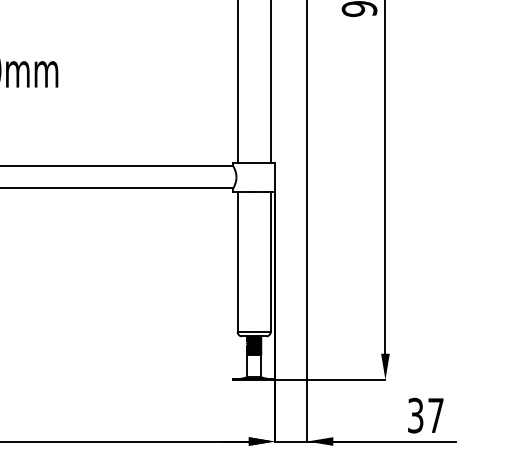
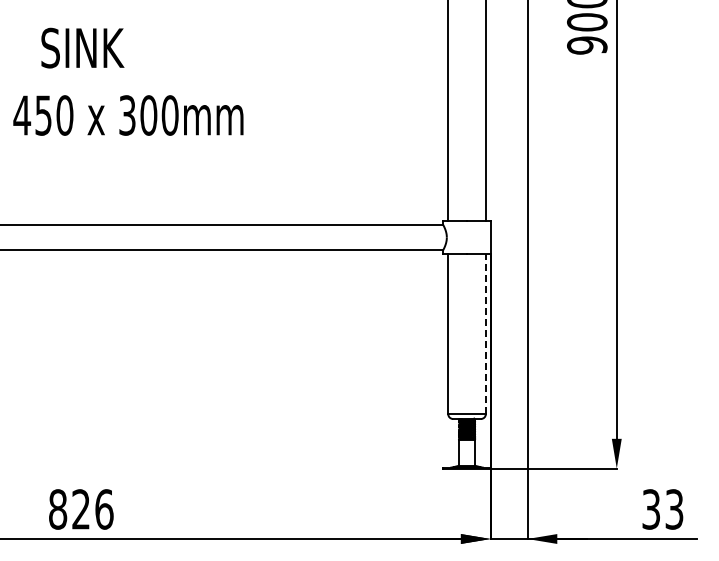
line: (270, 262) -> (485, 334), solid -> dashed
text: (436, 415) -> (674, 509), 37 -> 33

